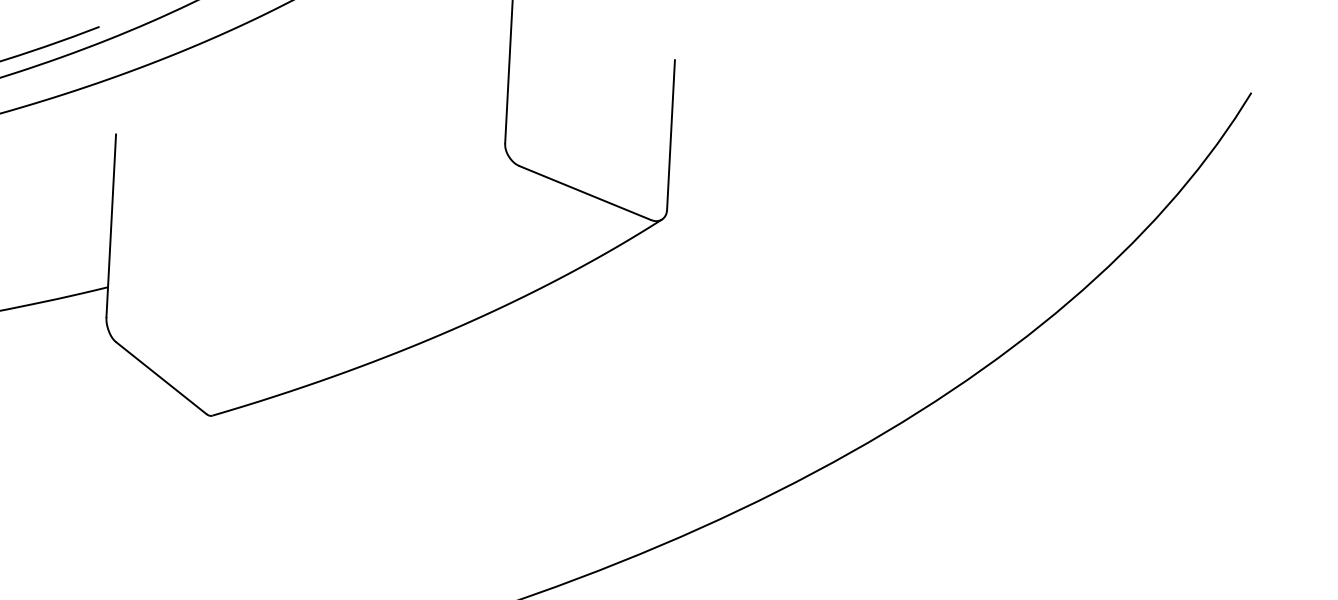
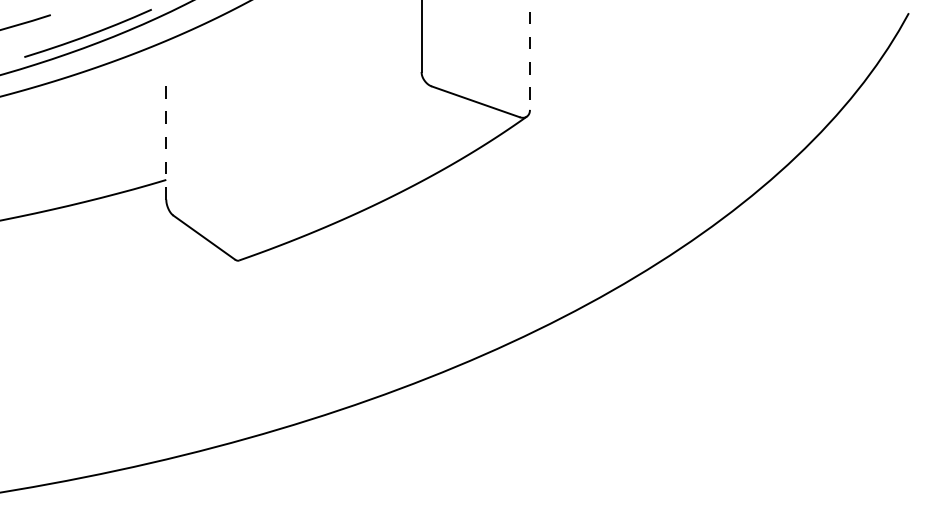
line: (670, 135) -> (529, 61), solid -> dashed
line: (111, 225) -> (166, 139), solid -> dashed

